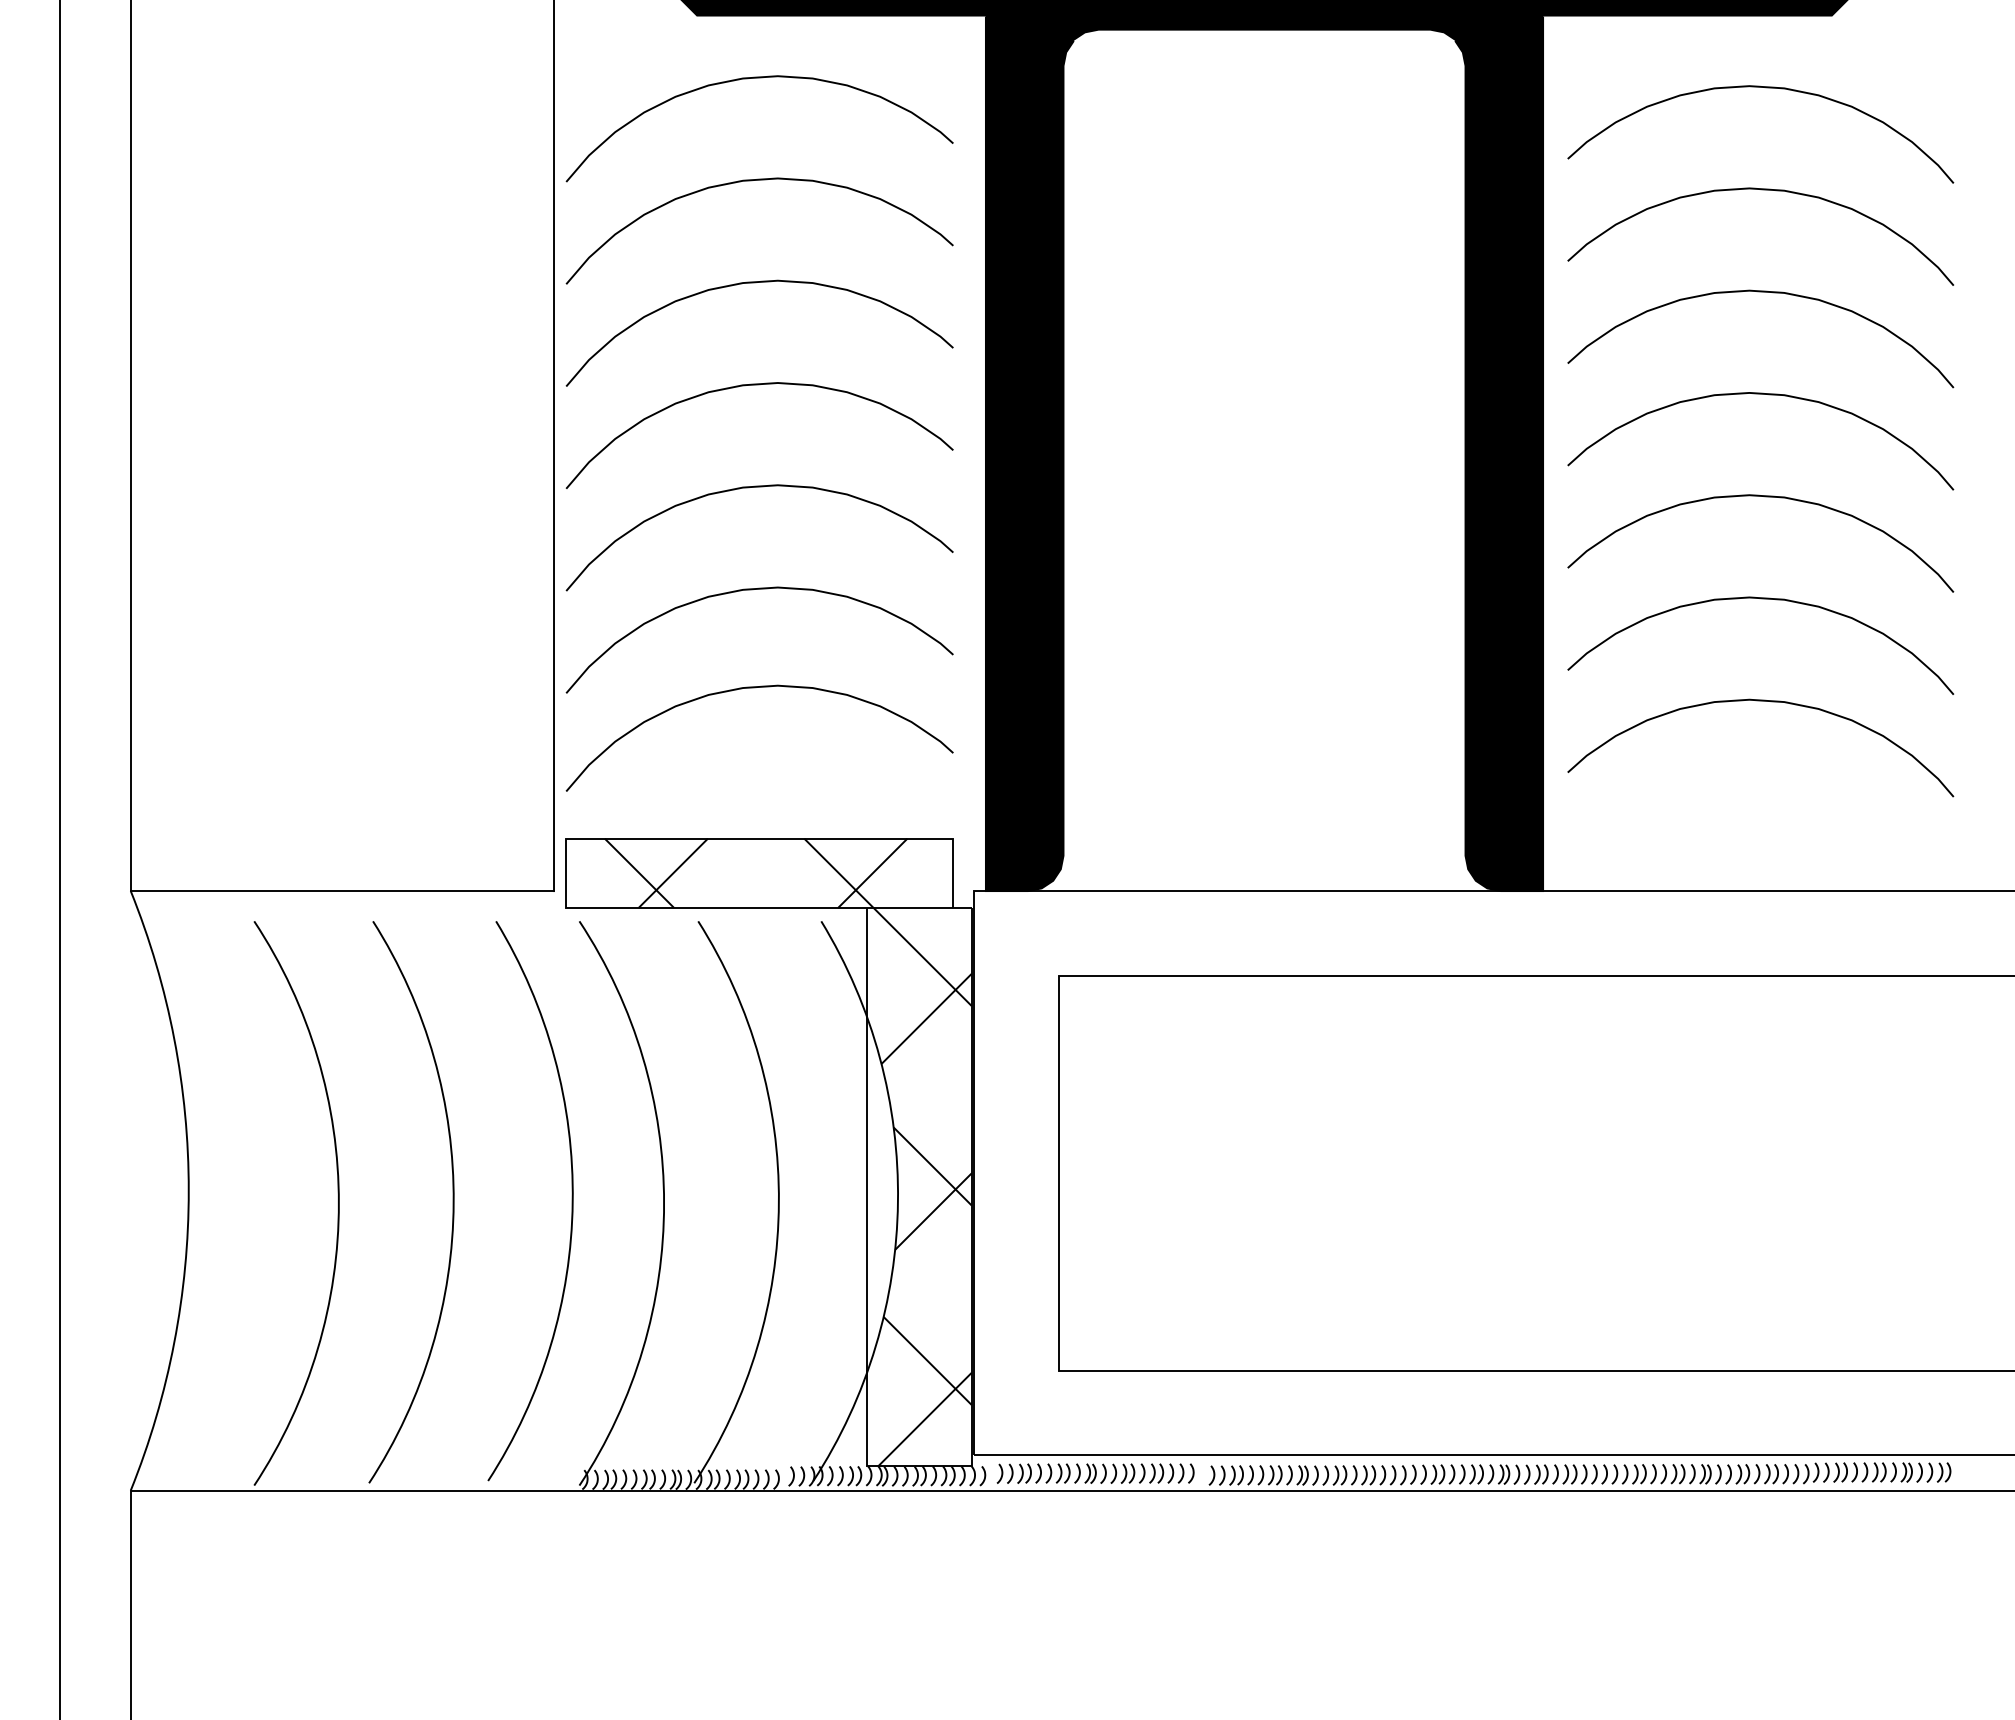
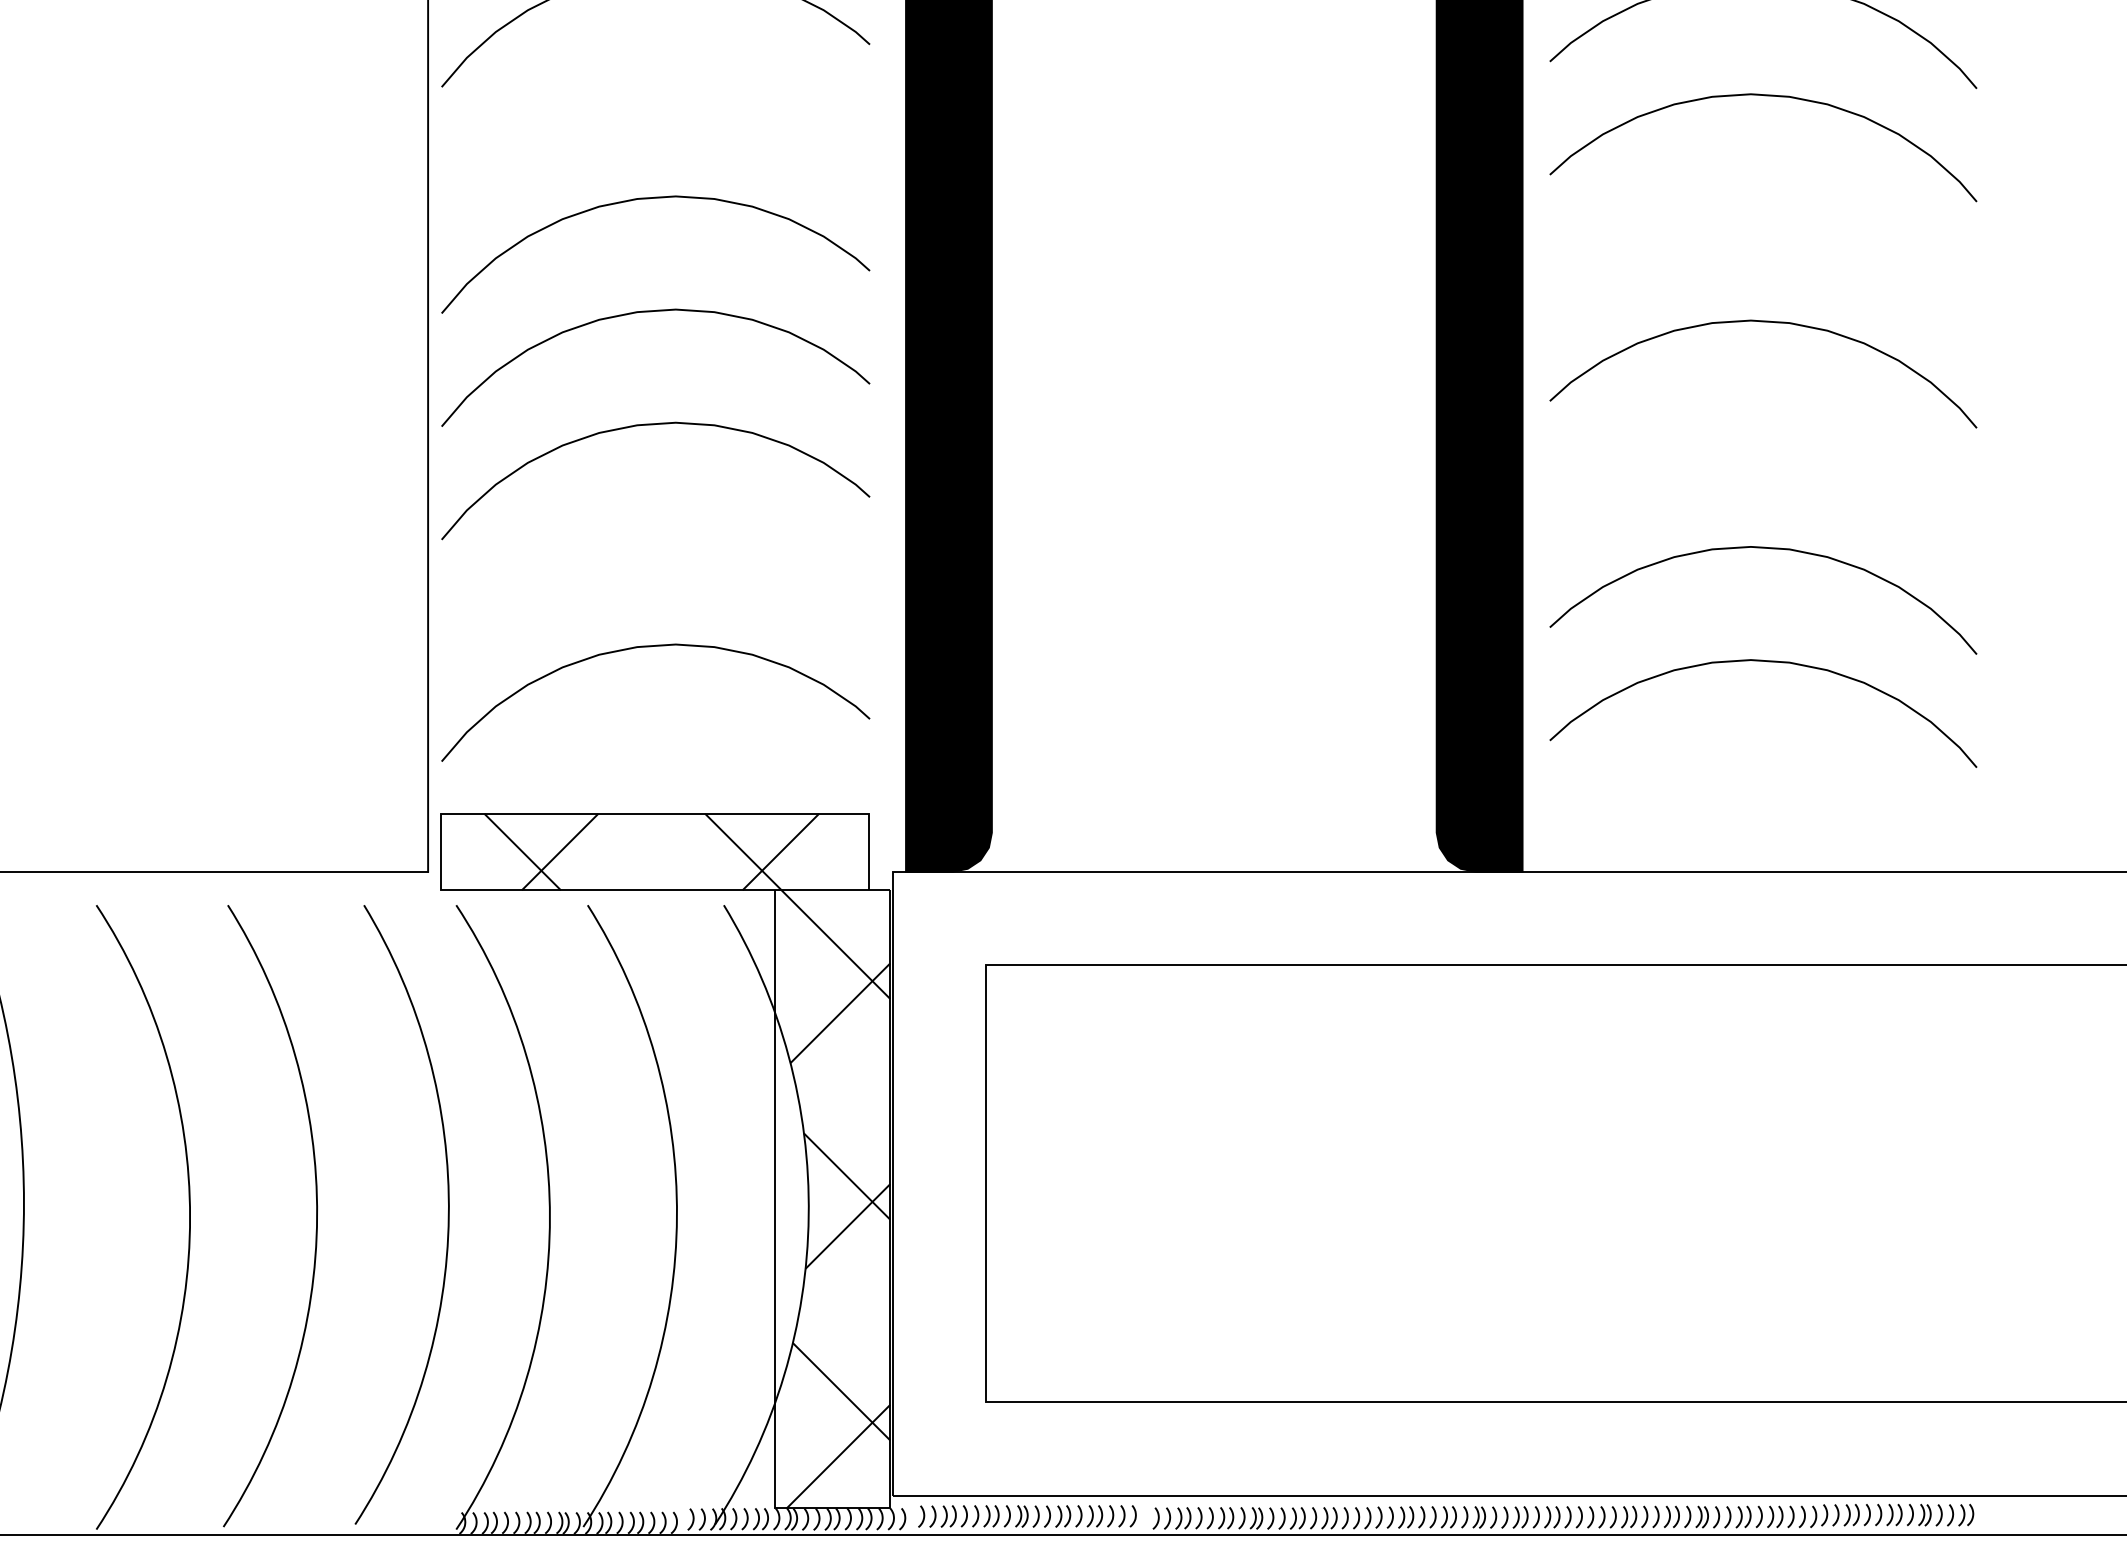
curve: (751, 181) -> (646, 86), removed
curve: (1760, 292) -> (1763, 209), removed
curve: (1764, 497) -> (1767, 436), removed
curve: (752, 590) -> (647, 539), removed

